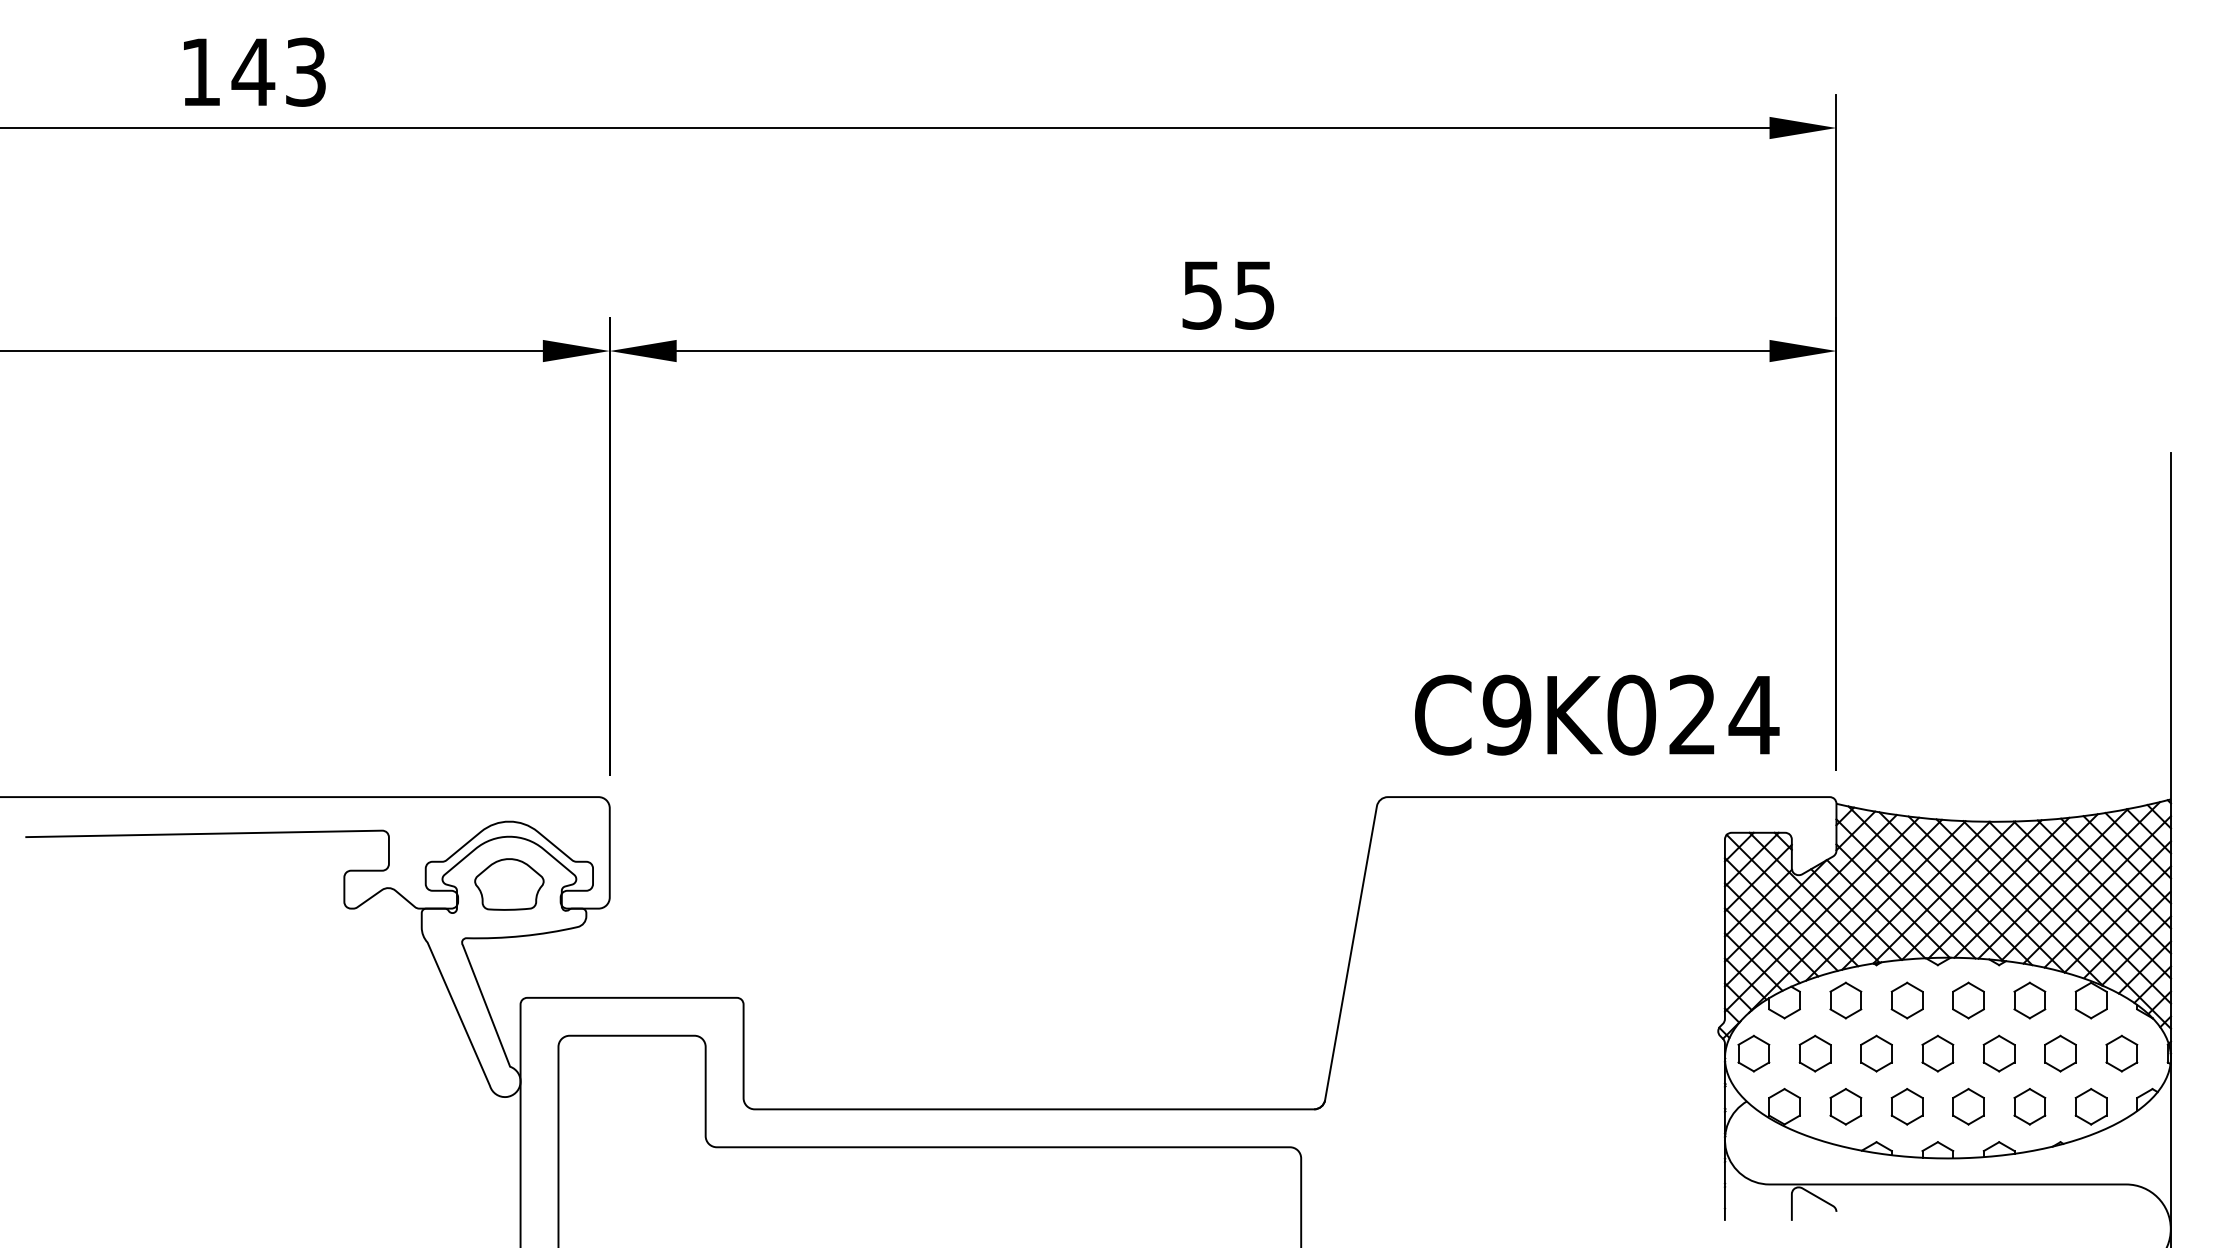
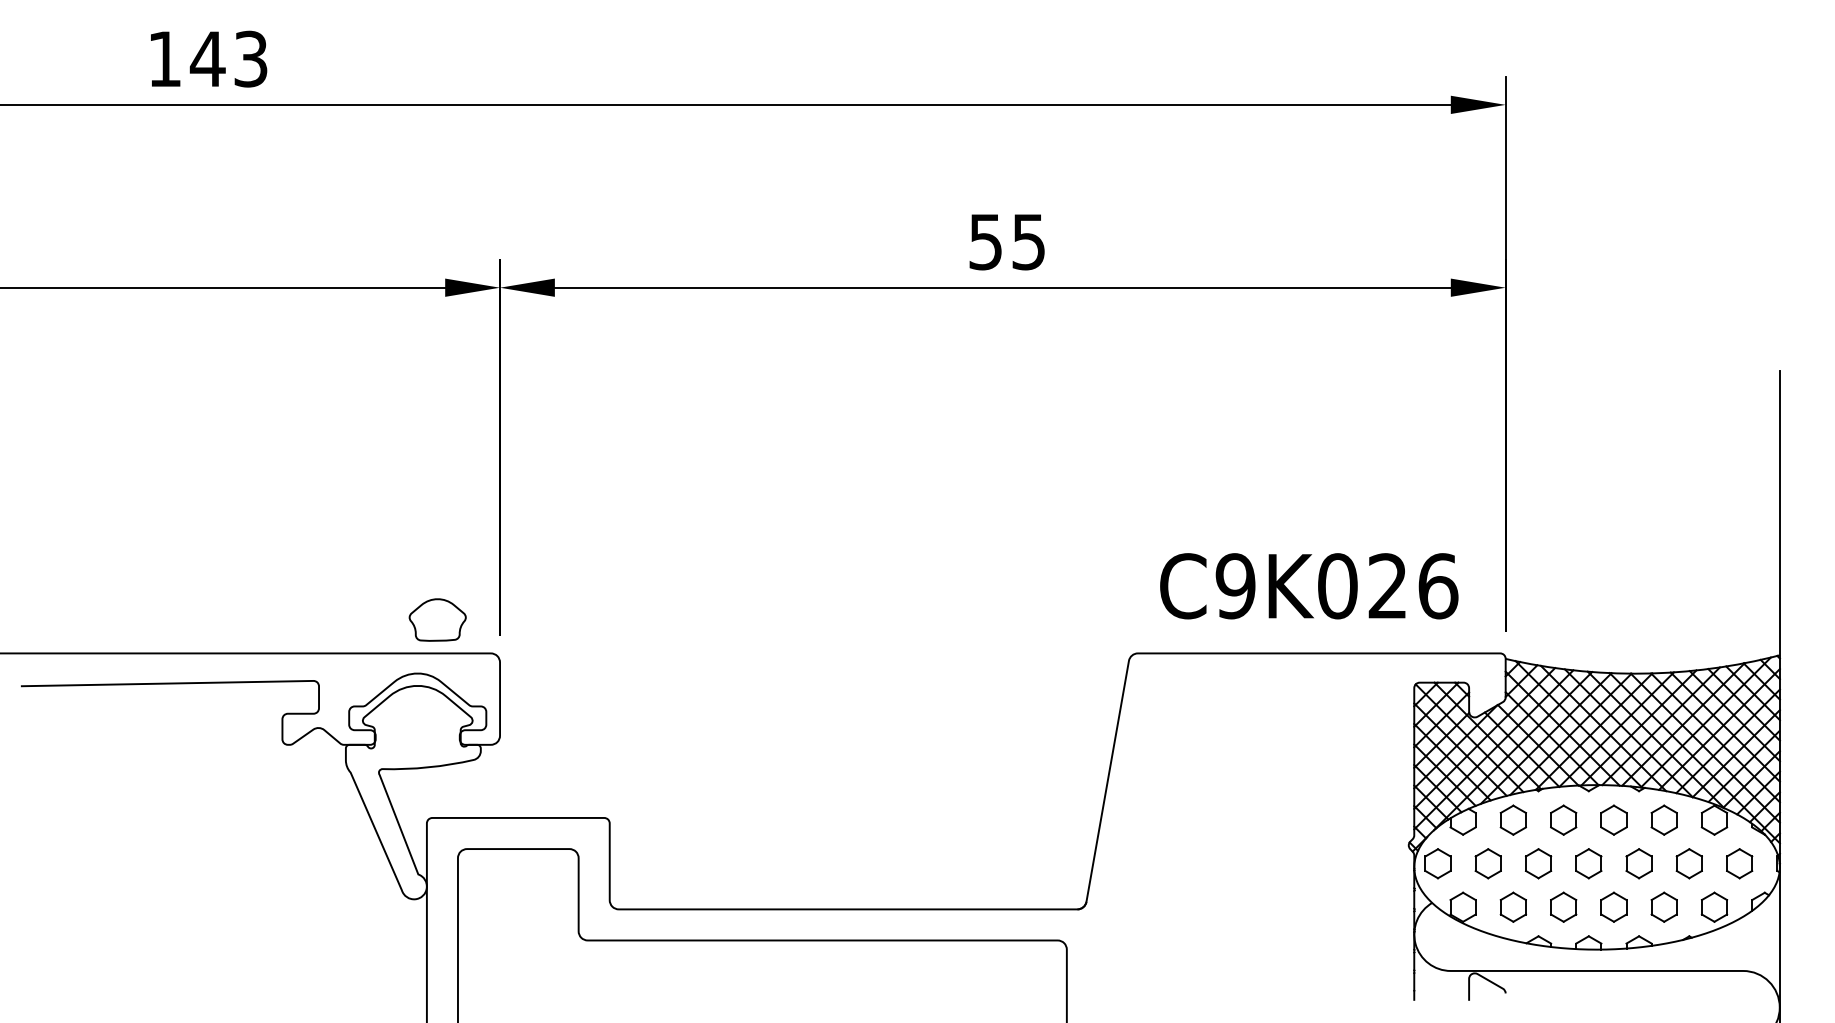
text: (1754, 715) -> (1438, 586), C9K024 -> C9K026
part: (509, 883) -> (437, 619), moved

